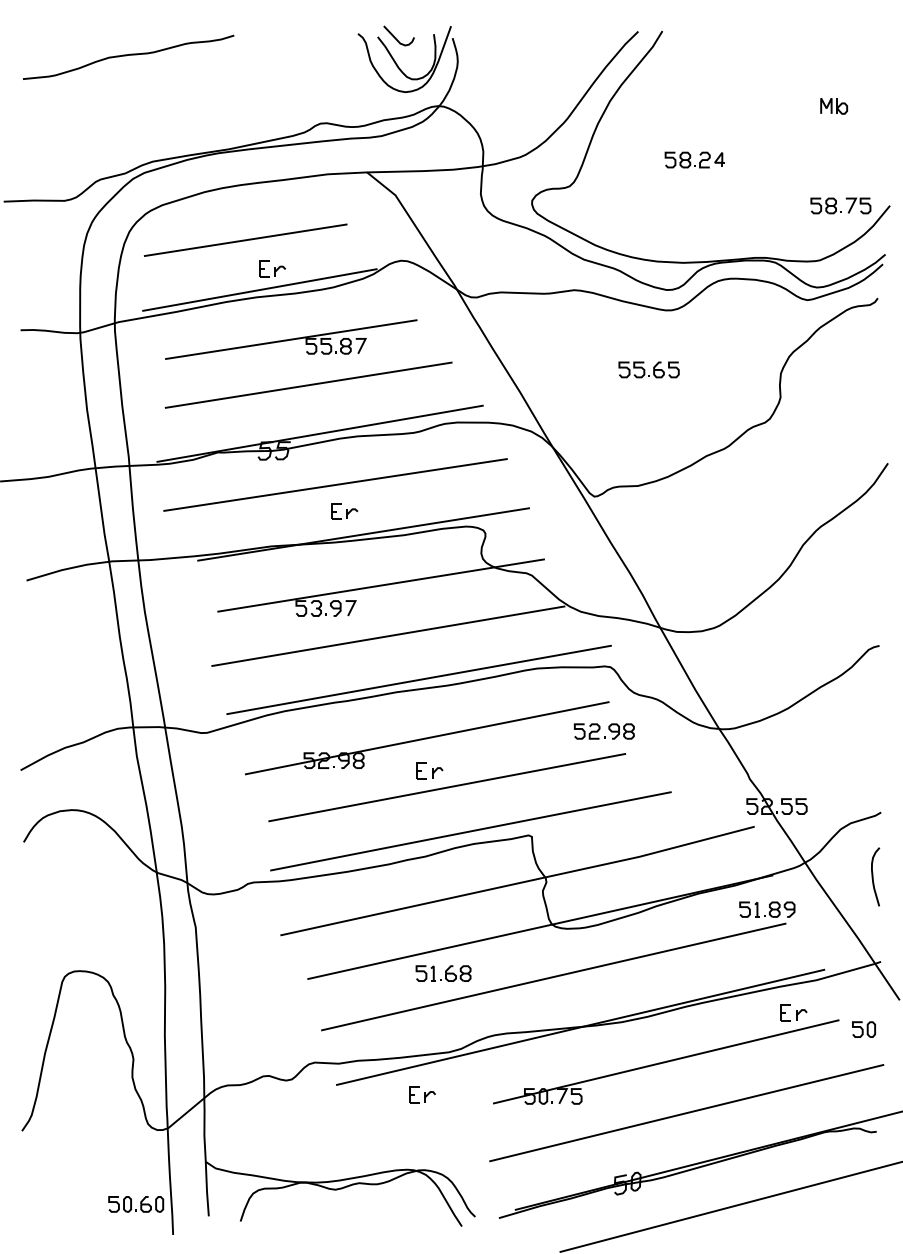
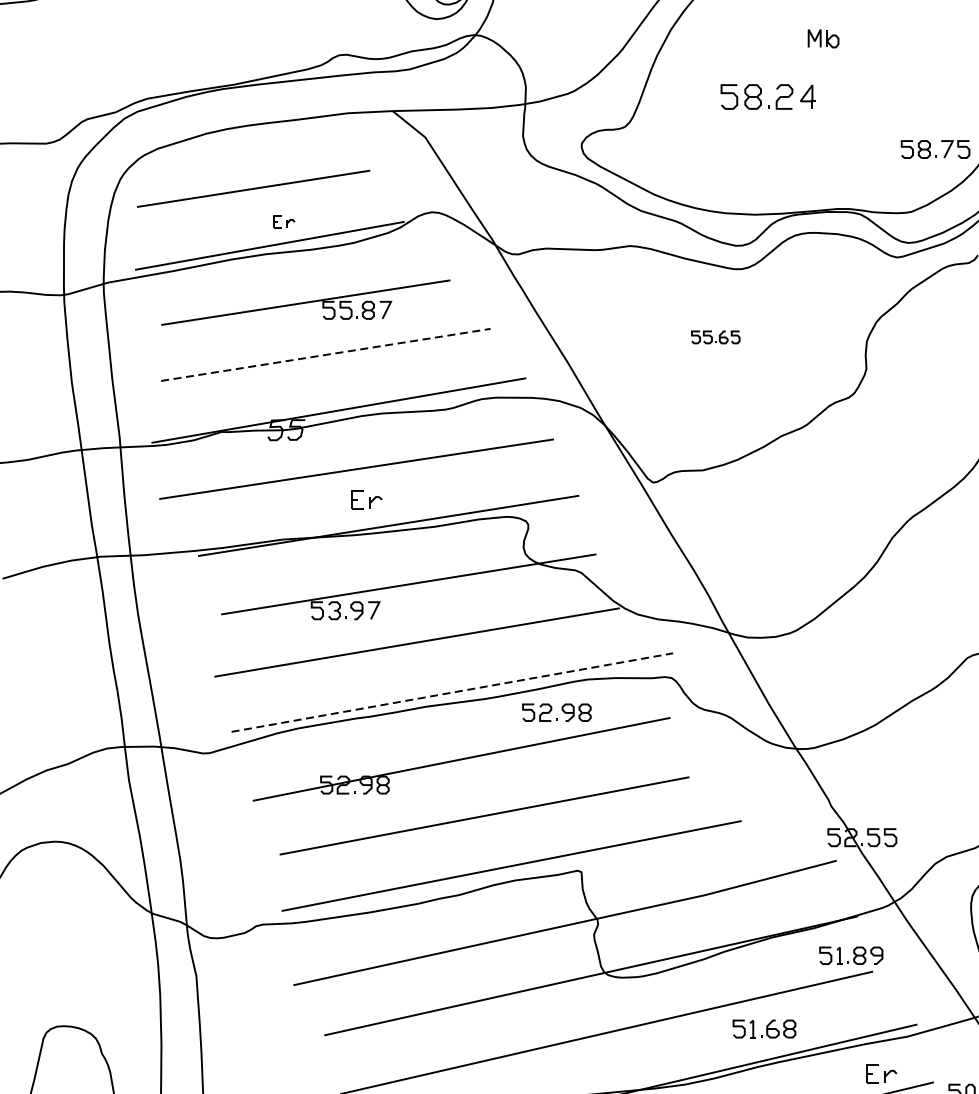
part: (834, 106) -> (823, 39), moved
part: (694, 159) -> (767, 96), size x1.4
part: (272, 268) -> (284, 221), size x0.7
part: (648, 369) -> (715, 336), size x0.7
line: (308, 385) -> (325, 355), solid -> dashed
line: (419, 679) -> (452, 692), solid -> dashed
part: (604, 731) -> (557, 712), moved
part: (429, 770) -> (464, 796), removed
part: (443, 973) -> (764, 1028), moved

